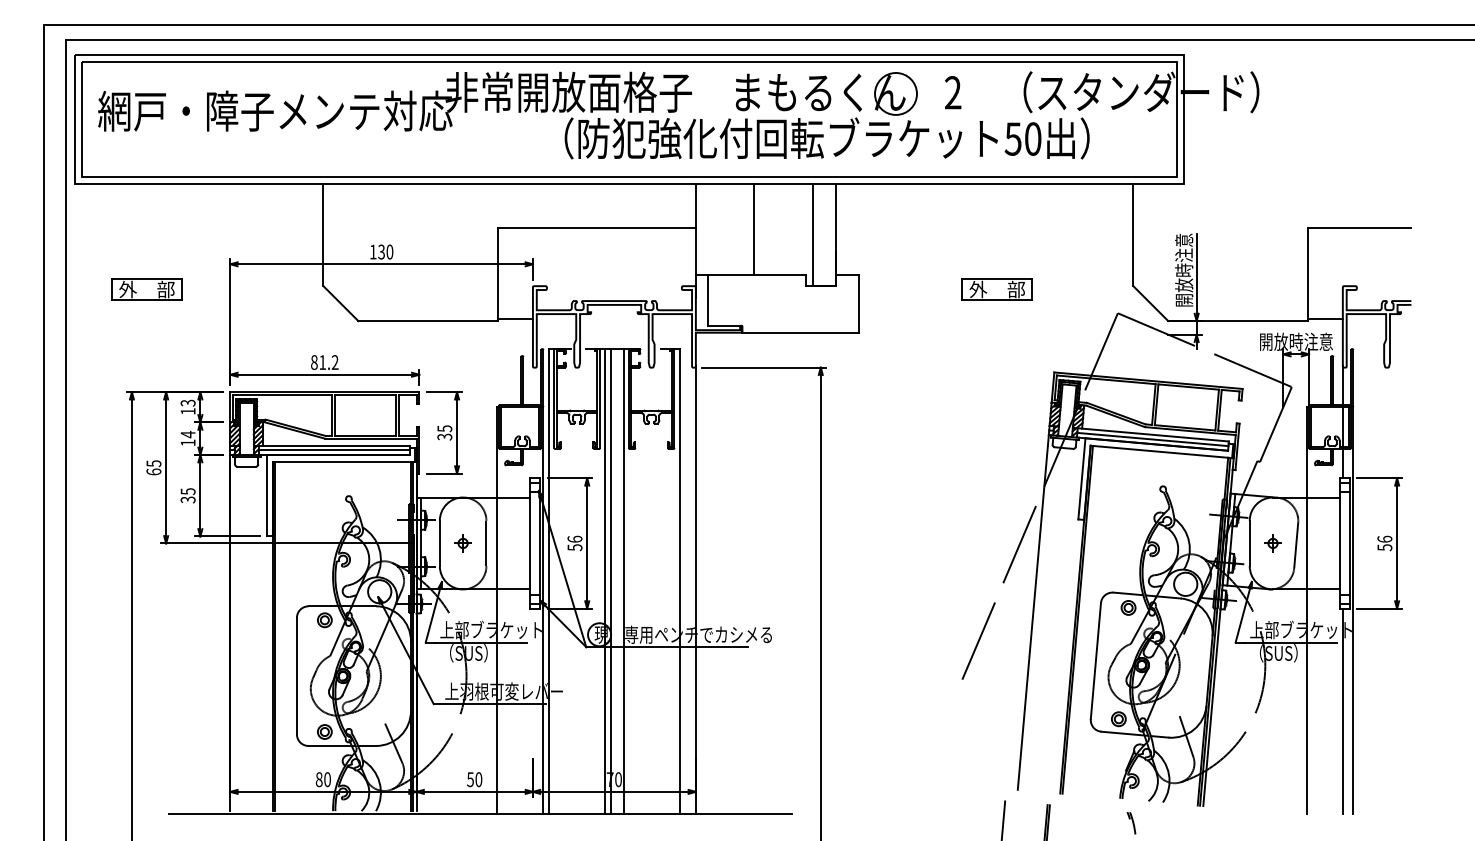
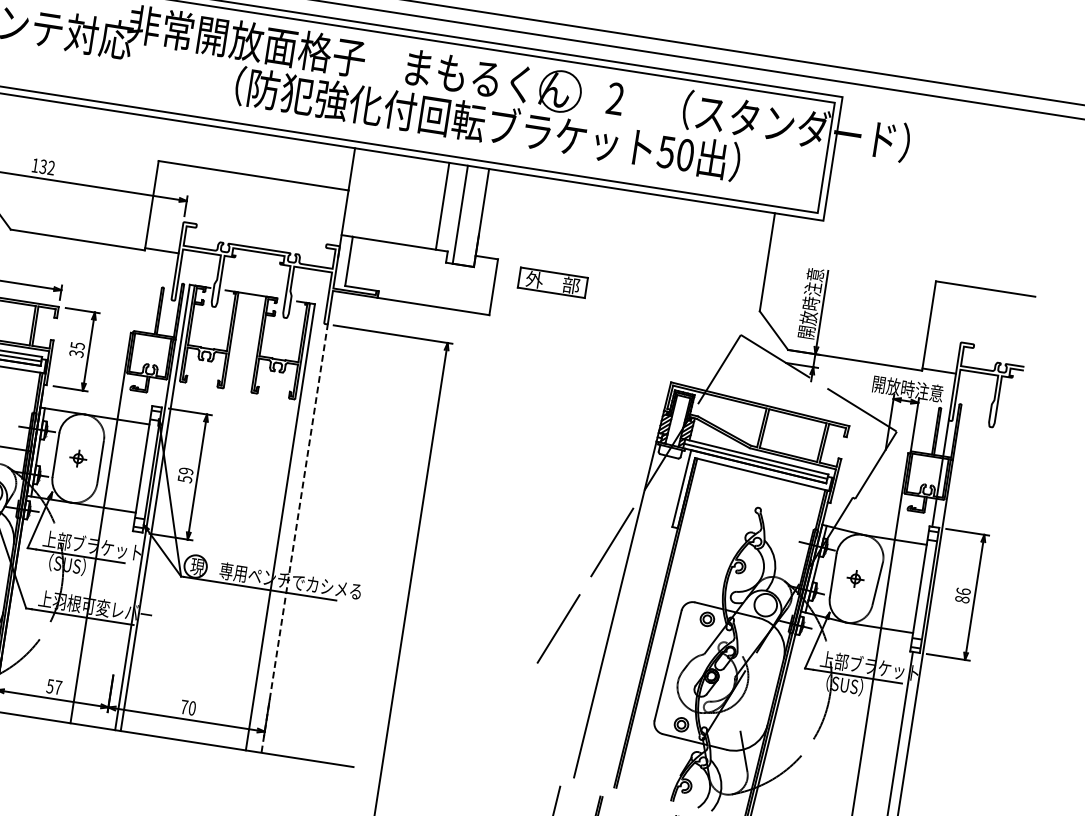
line: (754, 229) -> (442, 206), moved
text: (389, 251) -> (51, 167), 130 -> 132
part: (996, 289) -> (552, 282), moved
text: (574, 538) -> (185, 470), 56 -> 59
text: (1384, 547) -> (962, 599), 56 -> 86
line: (605, 581) -> (209, 516), removed
line: (610, 581) -> (214, 517), removed
line: (623, 581) -> (226, 518), removed
line: (695, 590) -> (294, 538), solid -> dashed
text: (478, 779) -> (57, 687), 50 -> 57

